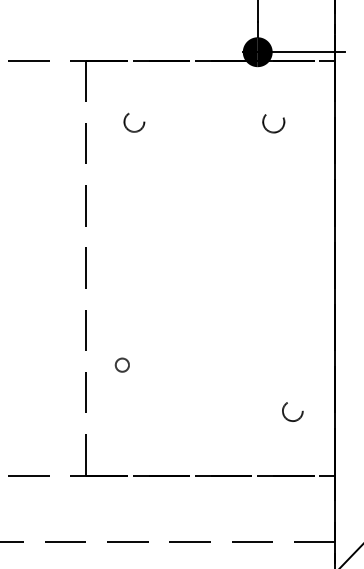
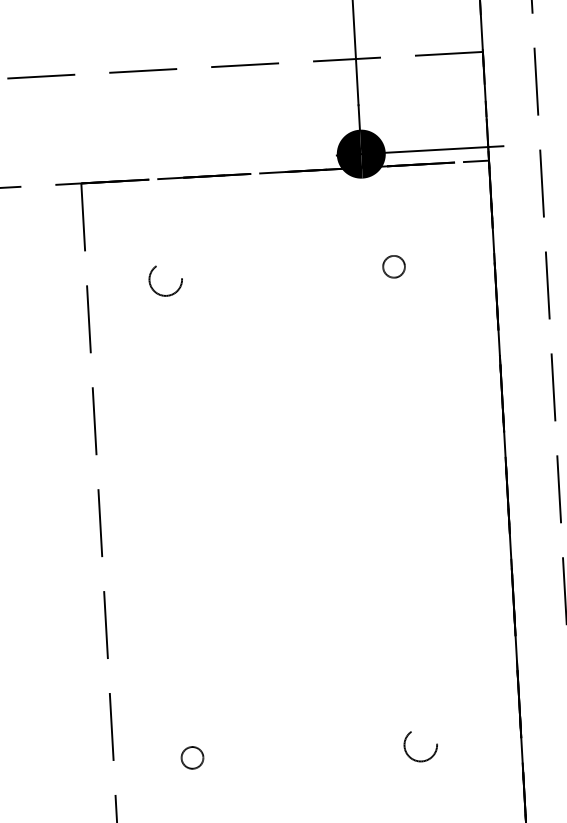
circle: (273, 121) -> (393, 266), size x0.62
circle: (121, 364) -> (190, 756), moved
circle: (292, 411) -> (420, 745), moved

